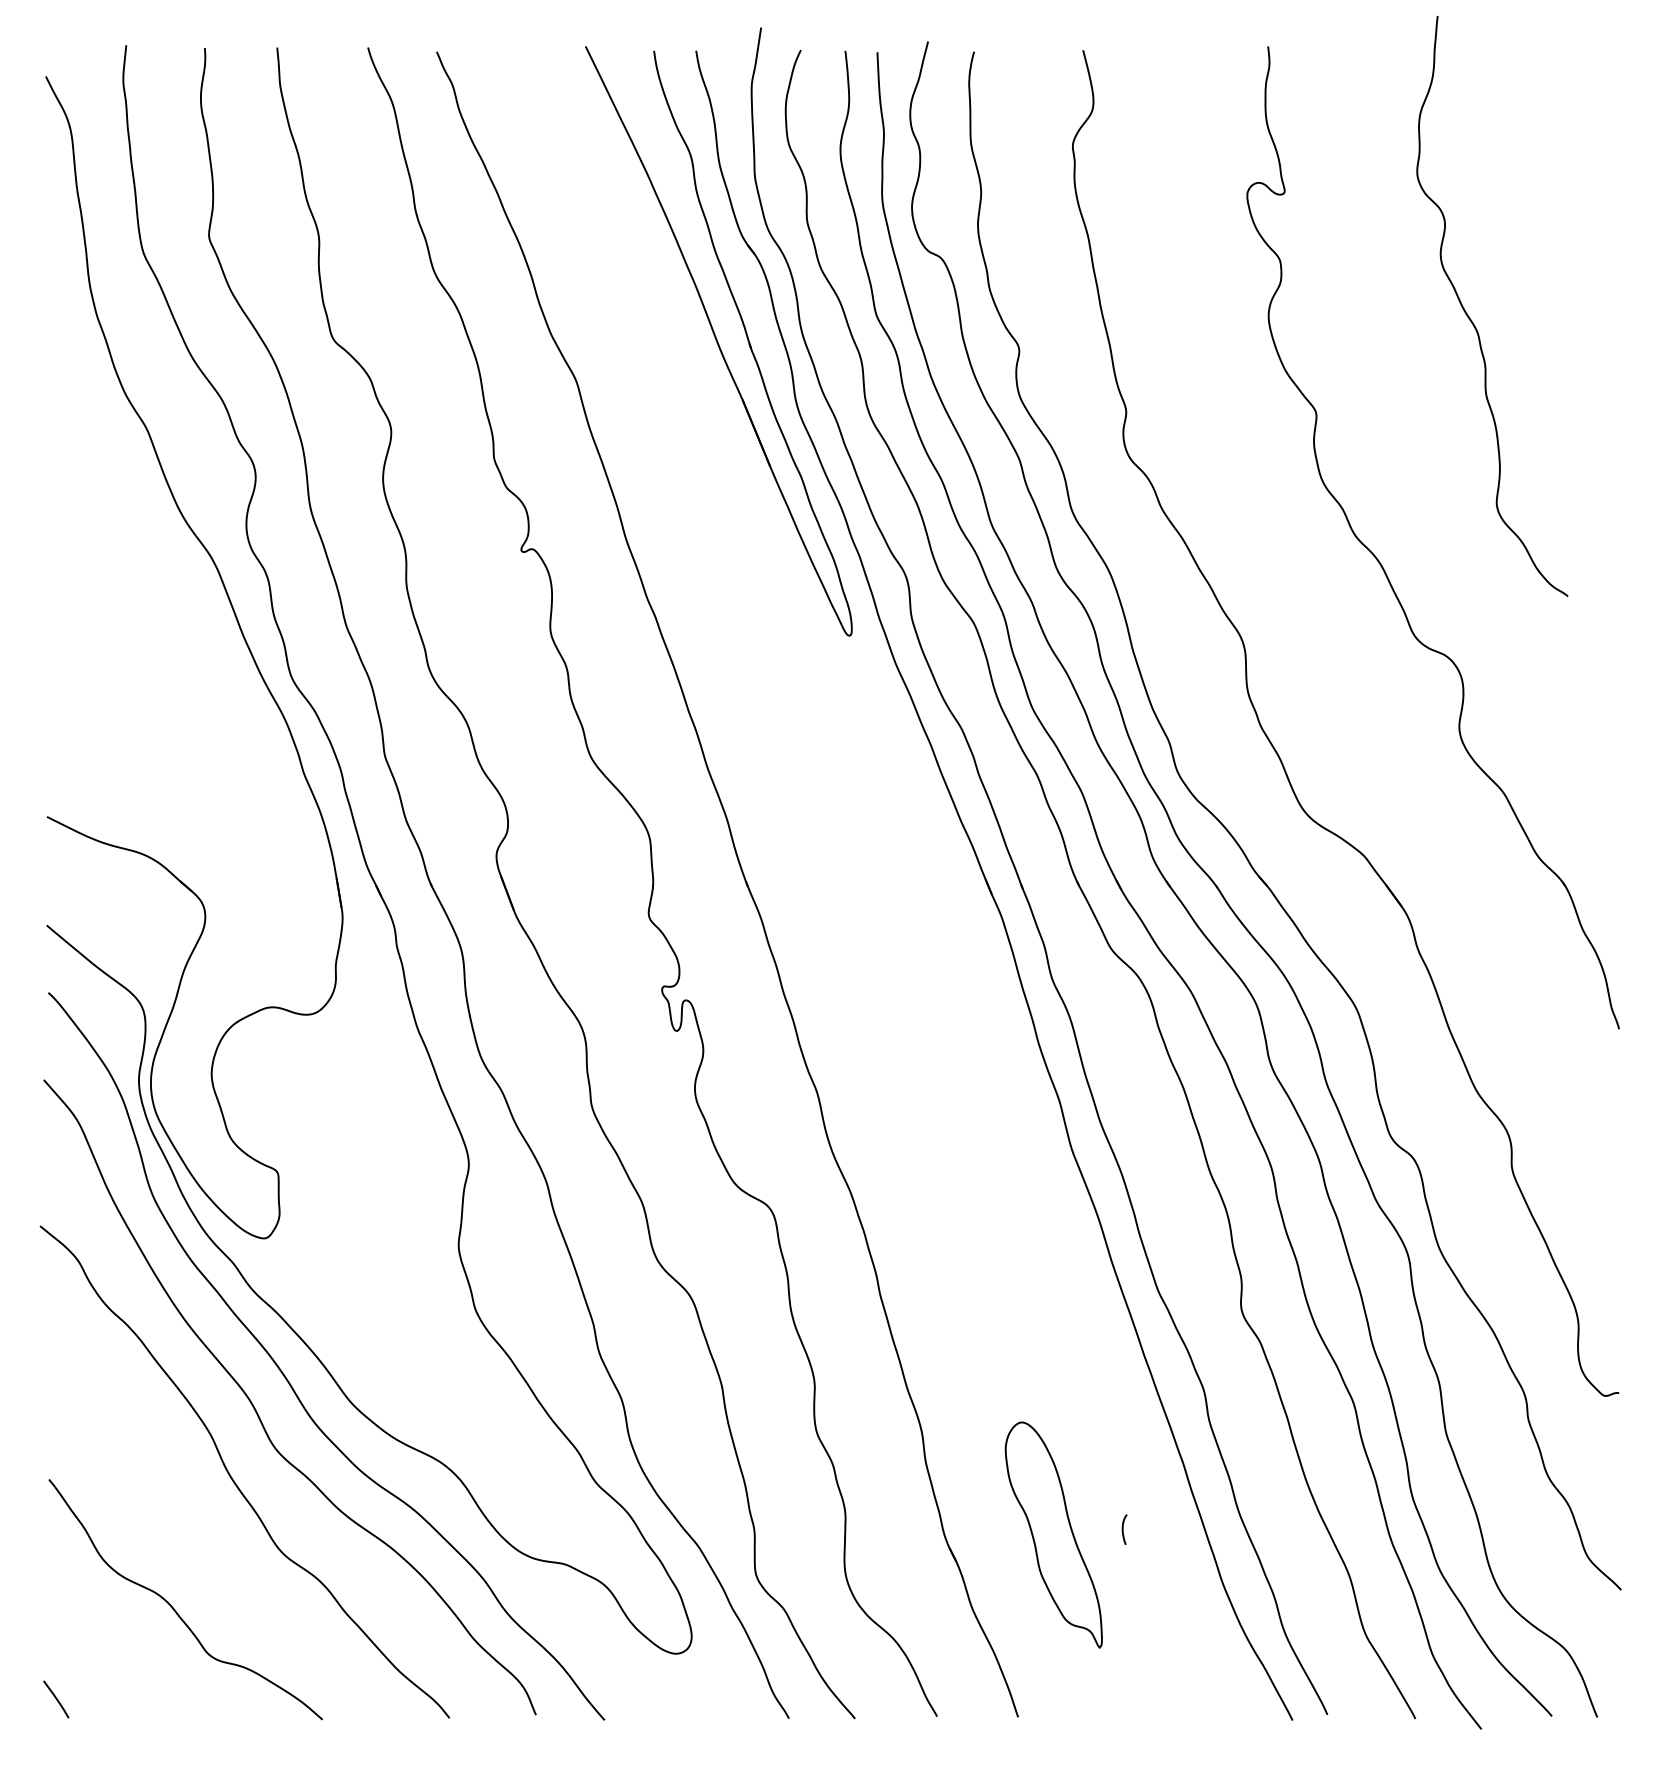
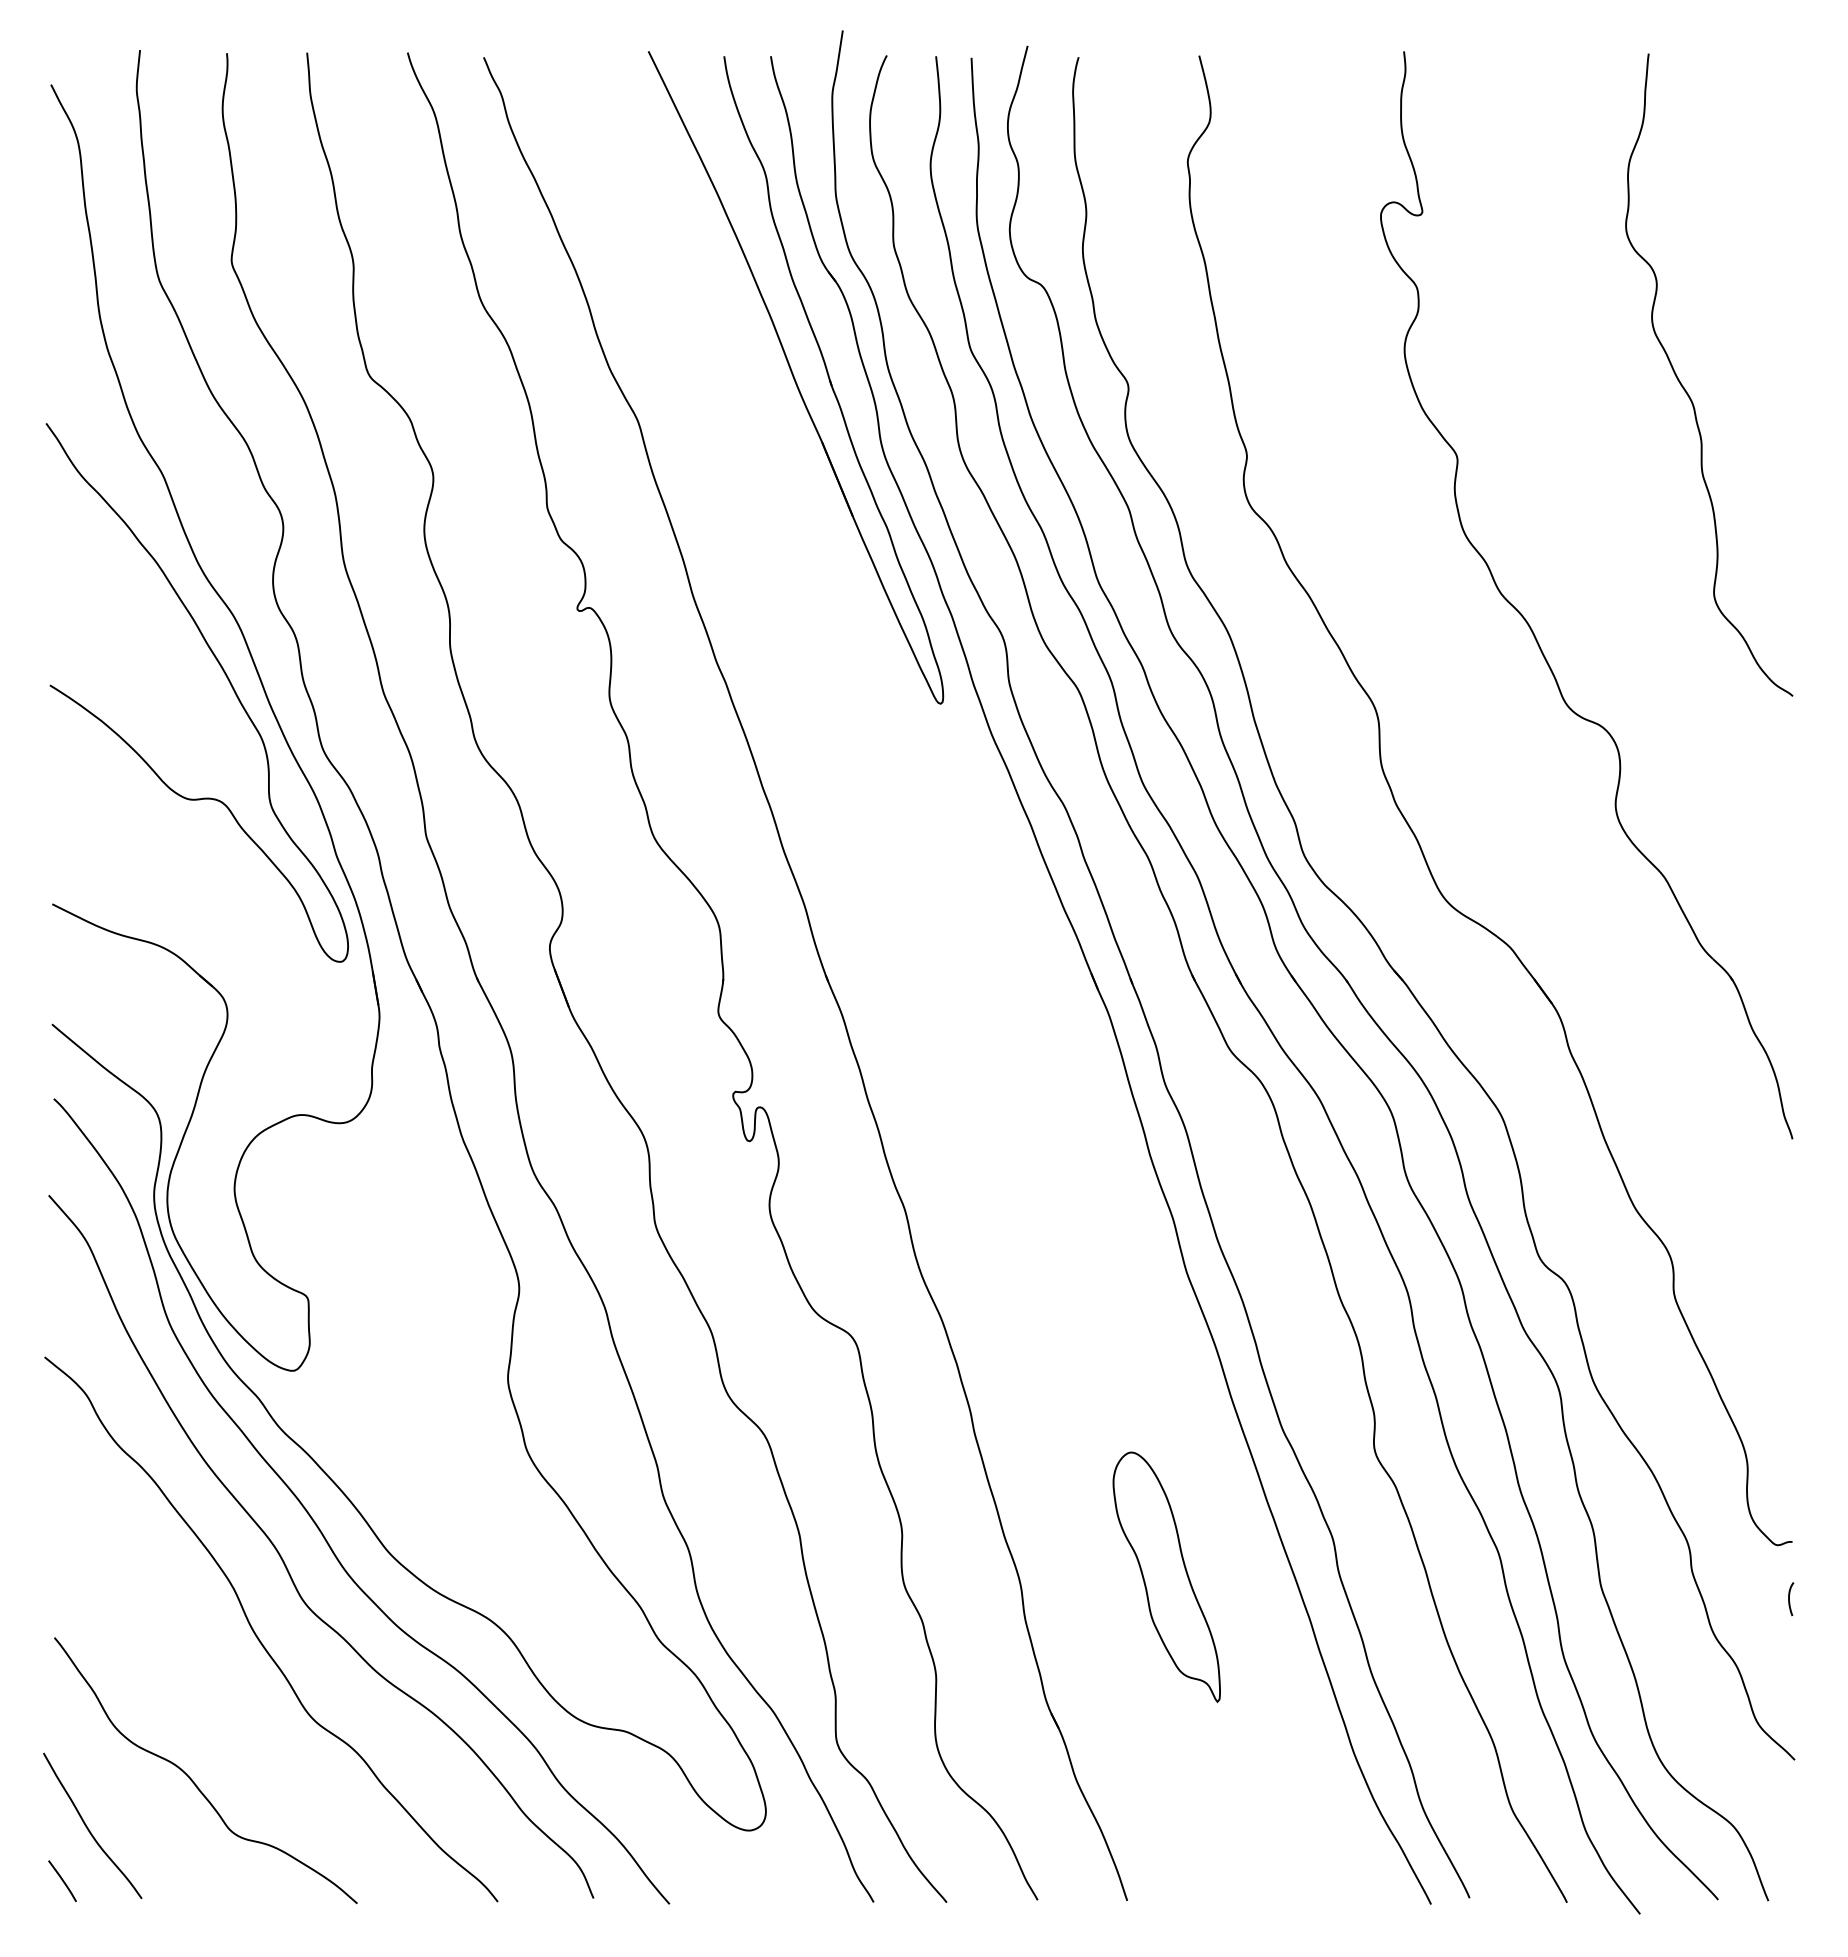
curve: (1471, 320) -> (1686, 390), moved
curve: (202, 609) -> (224, 674), added
curve: (1123, 1529) -> (1789, 1599), moved
part: (1053, 1534) -> (1166, 1576), moved
curve: (79, 1650) -> (88, 1827), added

